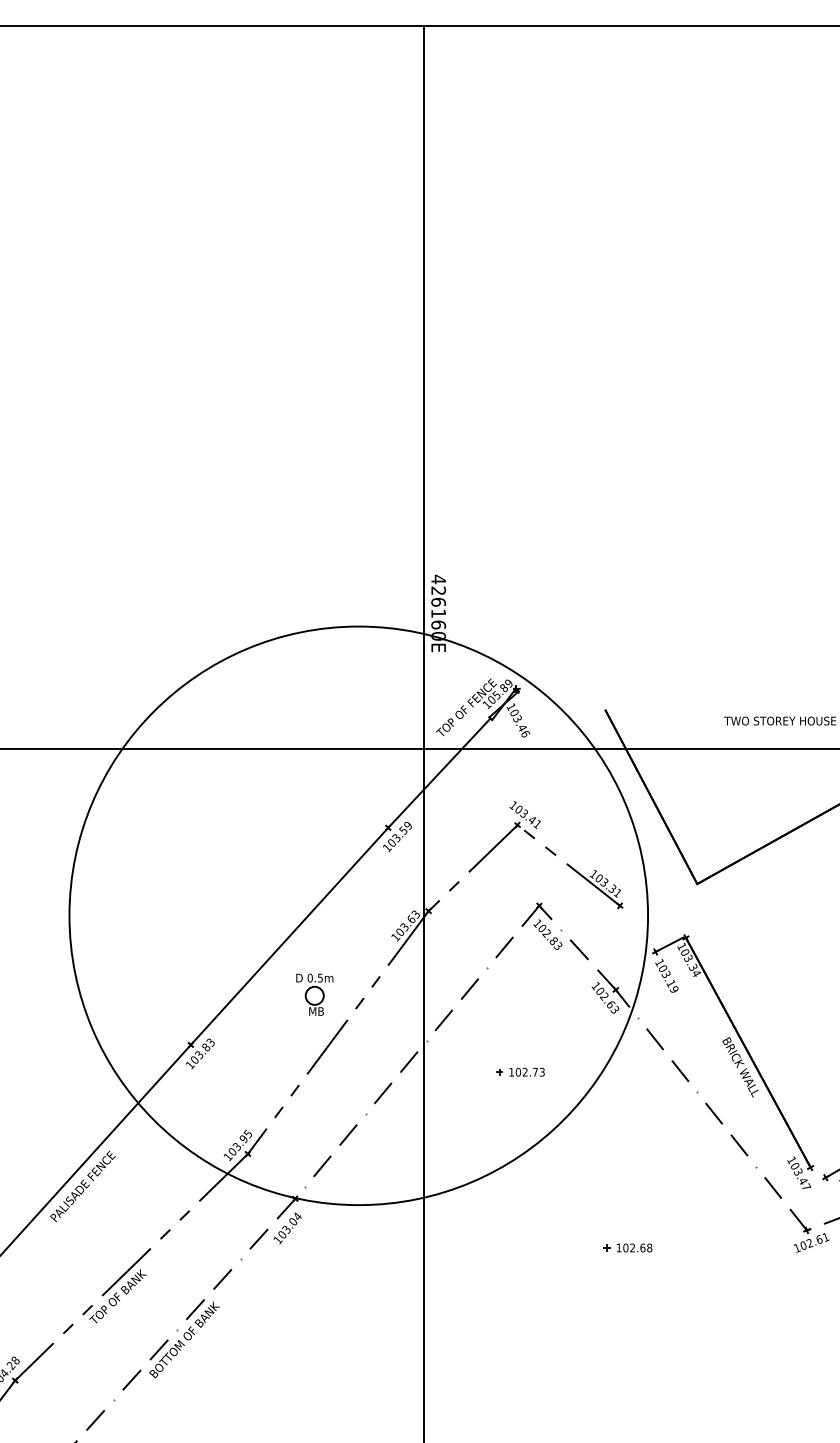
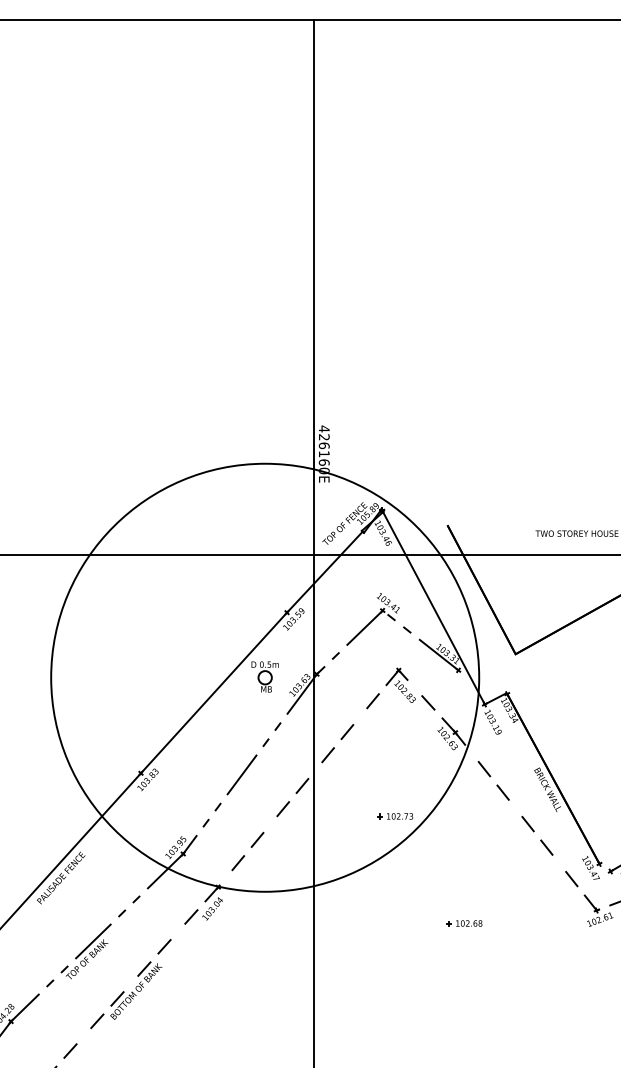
line: (586, 820) -> (433, 607), added
part: (314, 994) -> (265, 676), moved
part: (520, 1071) -> (395, 815), moved

